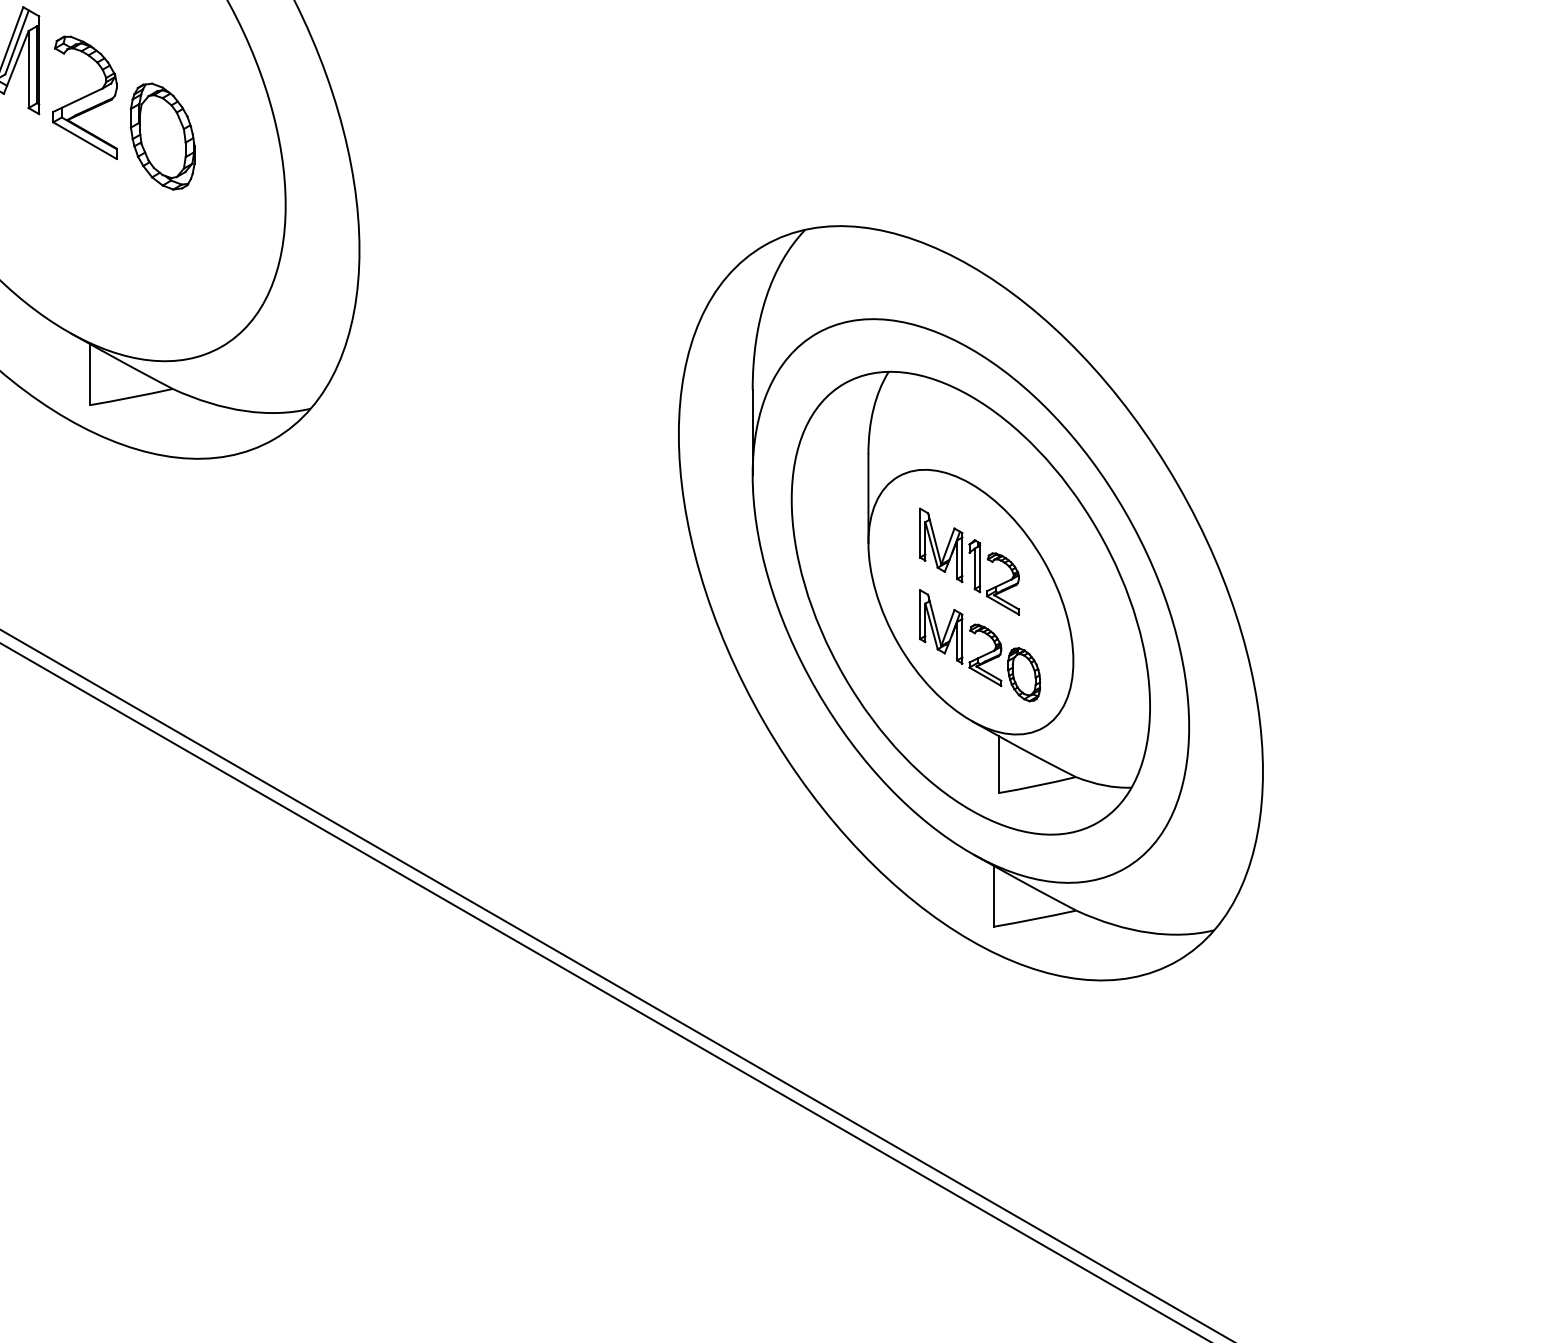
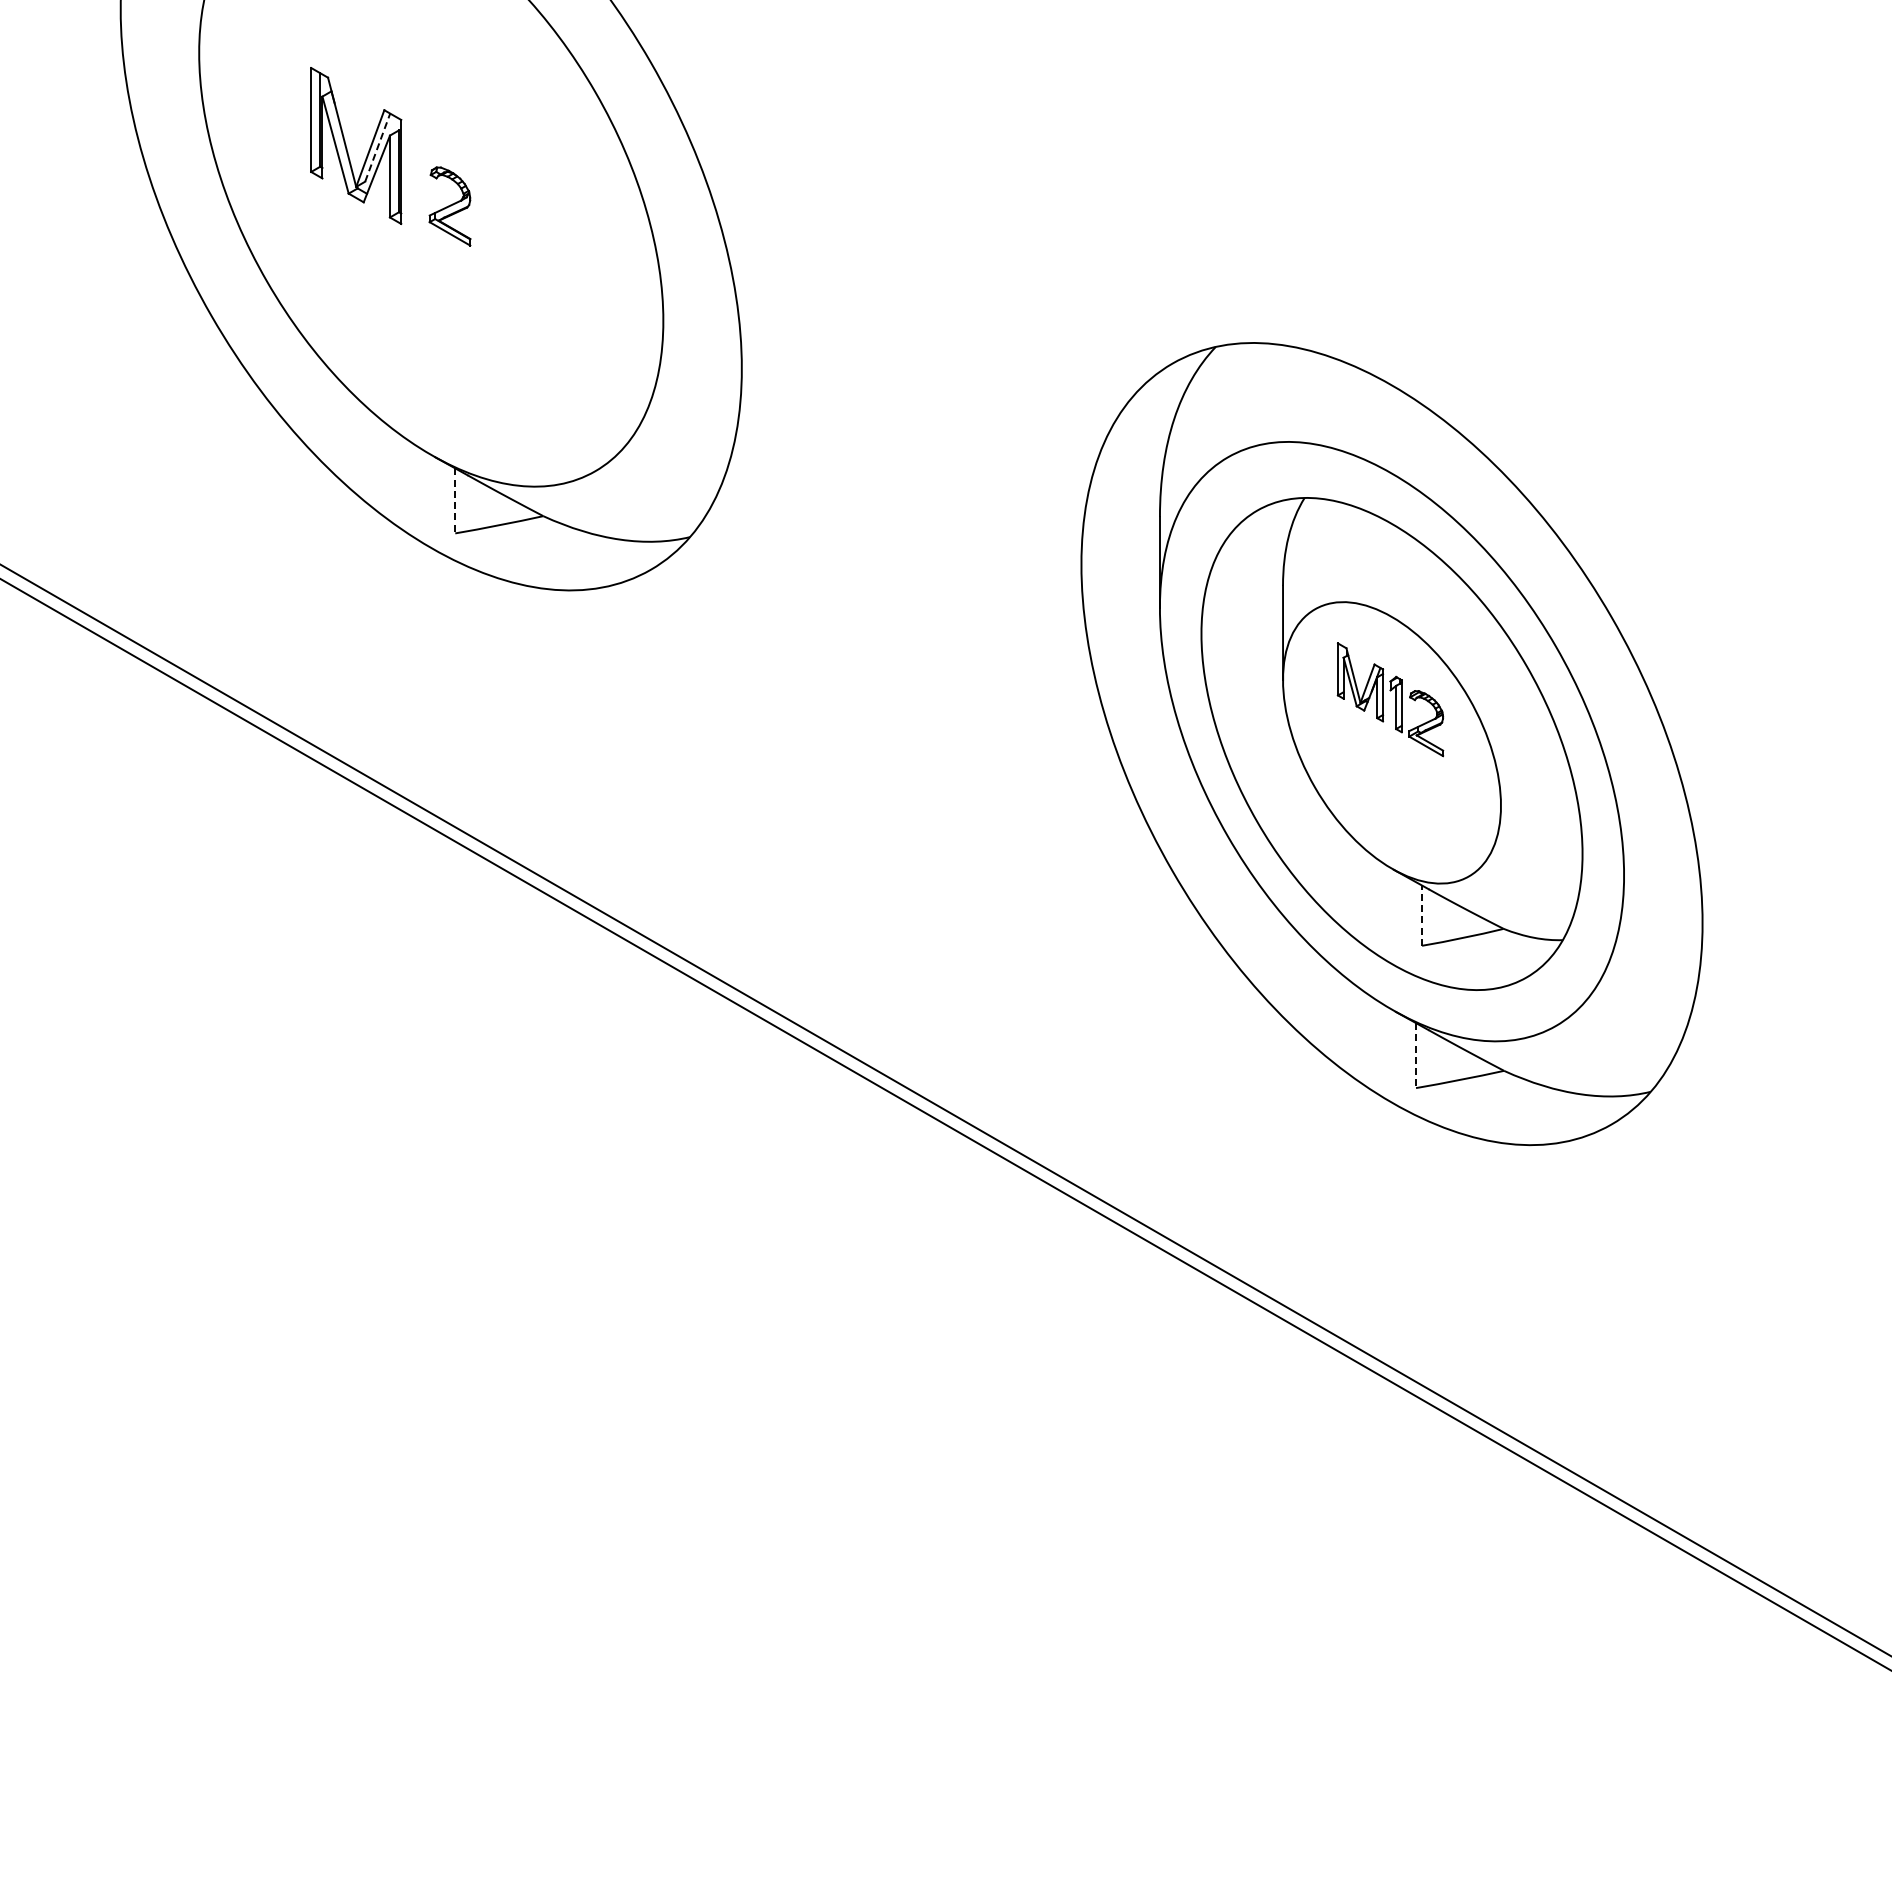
line: (16, 42) -> (377, 147), solid -> dashed
part: (84, 97) -> (449, 206), size x0.6
part: (162, 136) -> (532, 247), removed
line: (90, 374) -> (455, 500), solid -> dashed
part: (983, 654) -> (1405, 798), removed
line: (999, 764) -> (1422, 915), solid -> dashed
line: (993, 896) -> (1416, 1055), solid -> dashed

